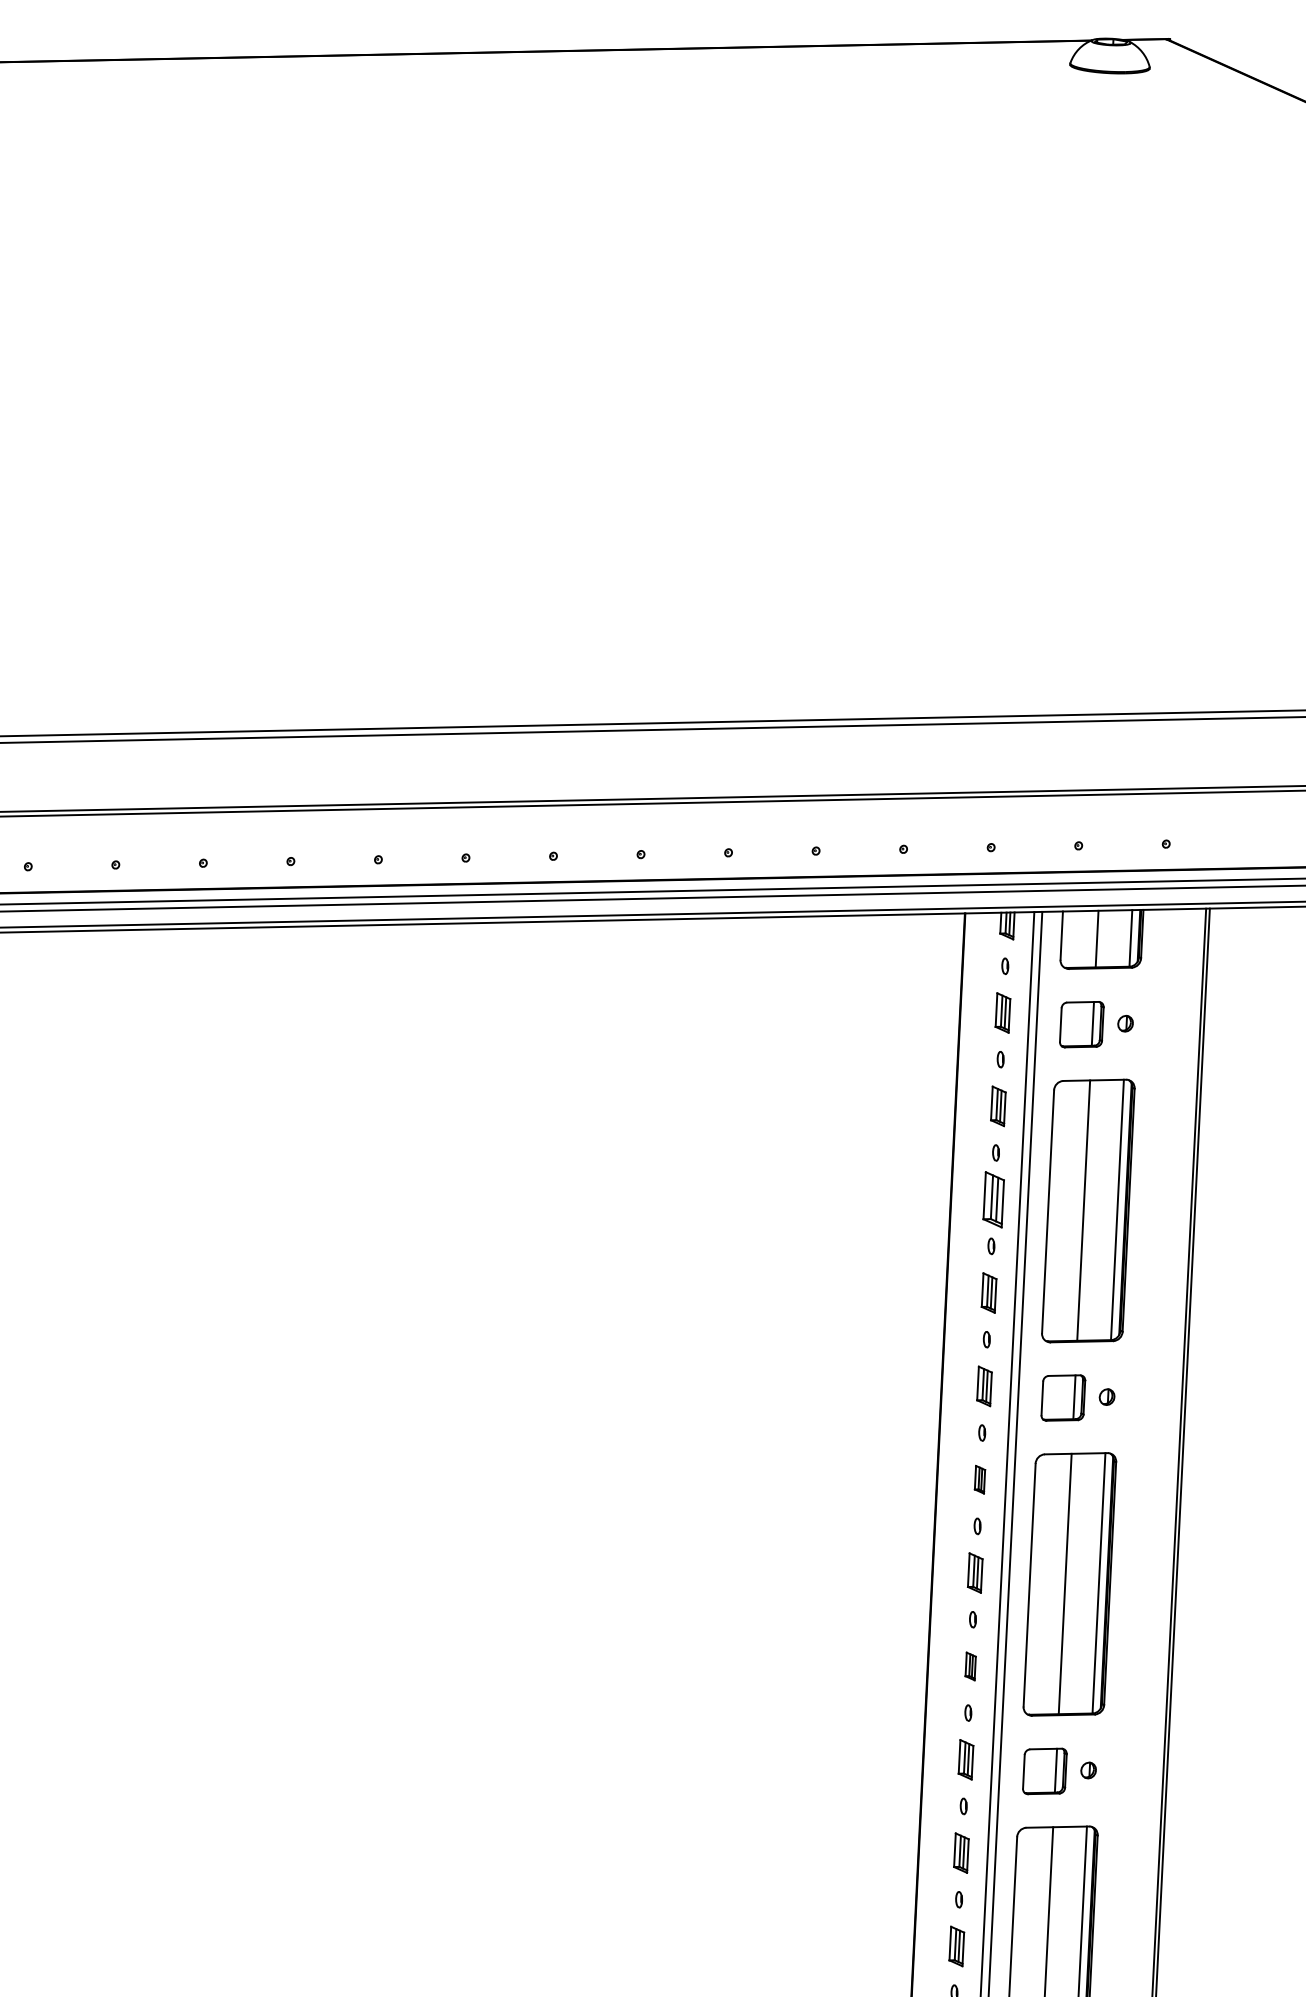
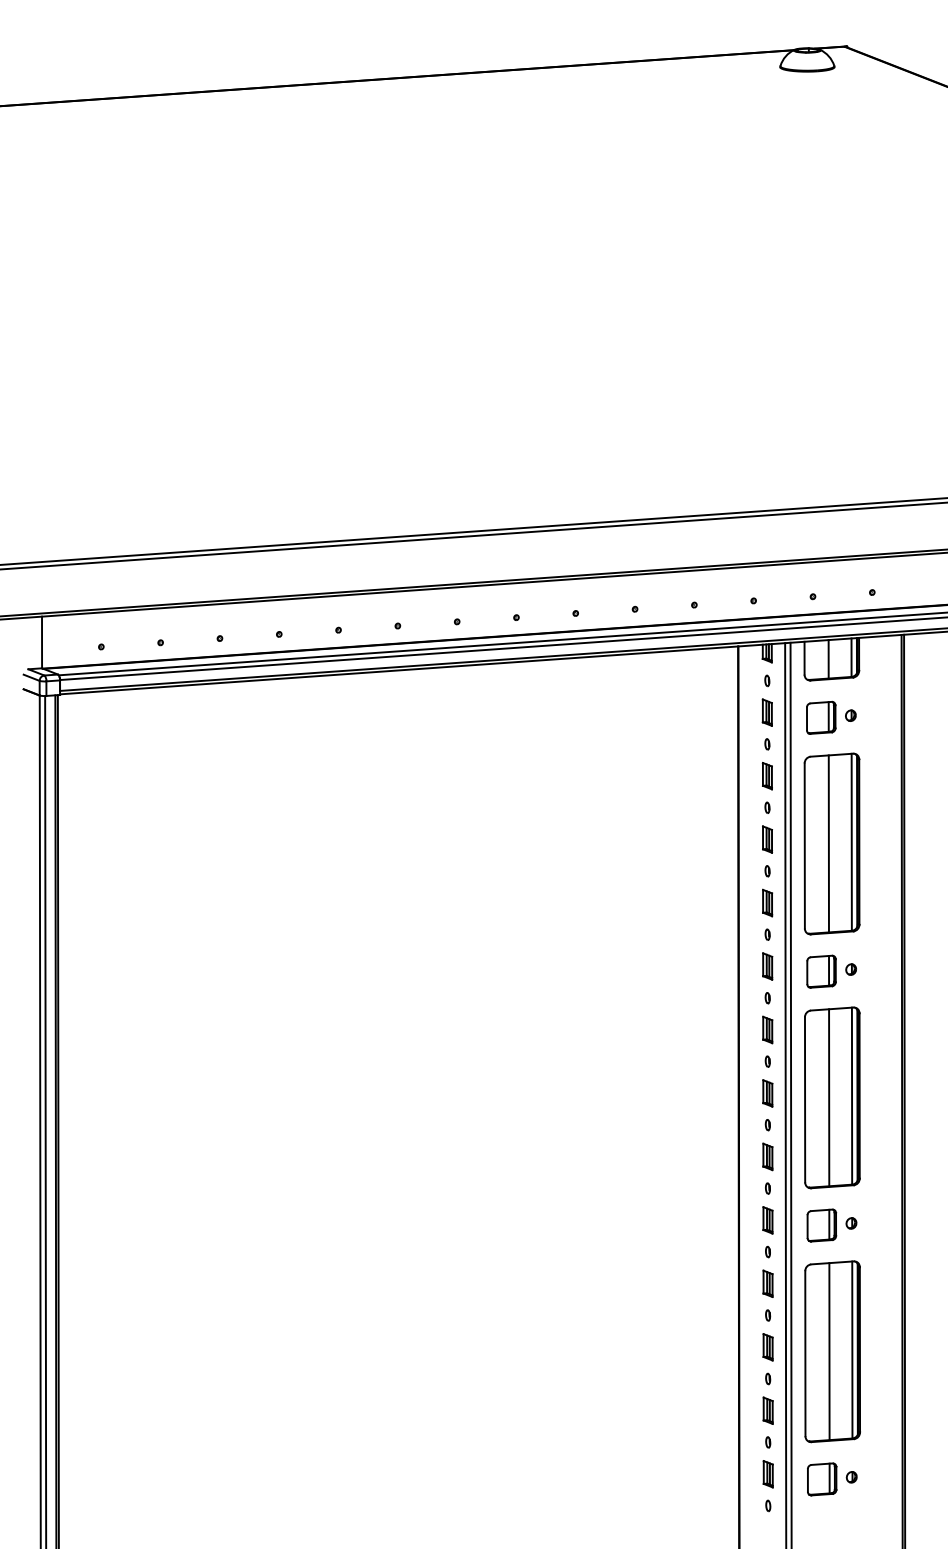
part: (993, 1199) -> (767, 839), size x0.71
part: (979, 1478) -> (767, 1029), size x1.43
part: (970, 1665) -> (767, 1156), size x1.43

